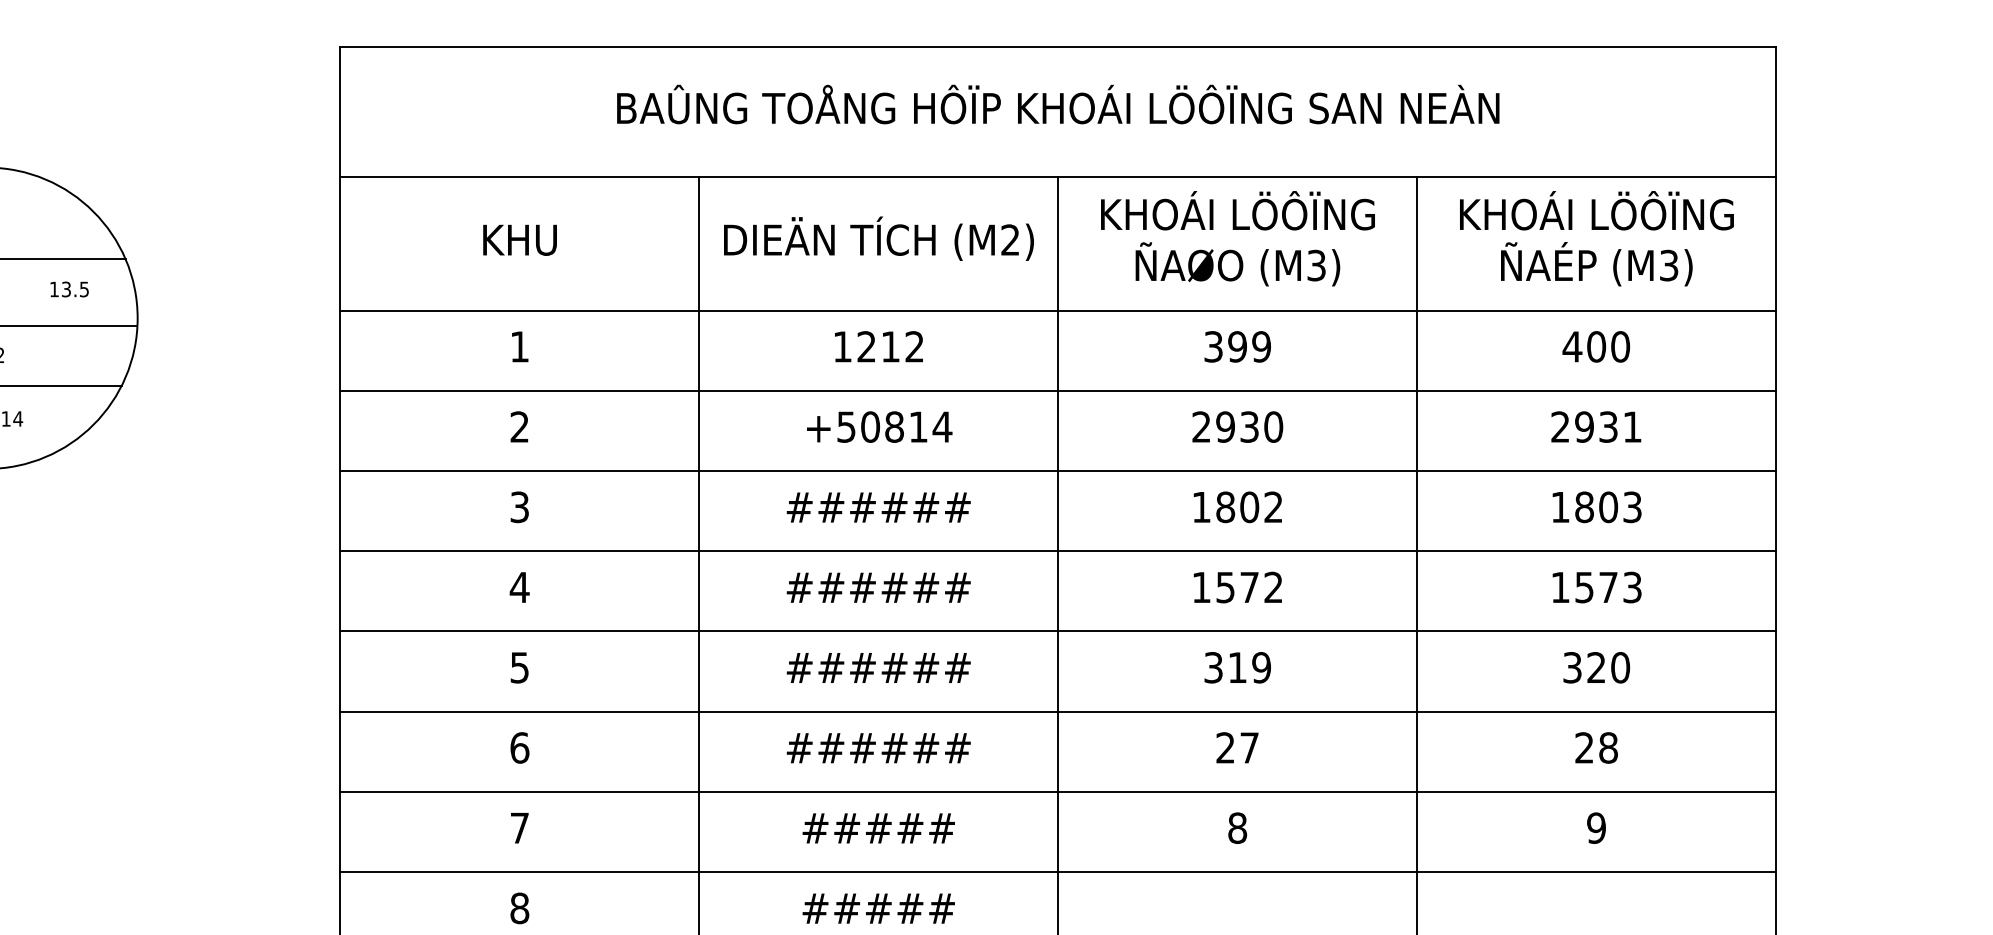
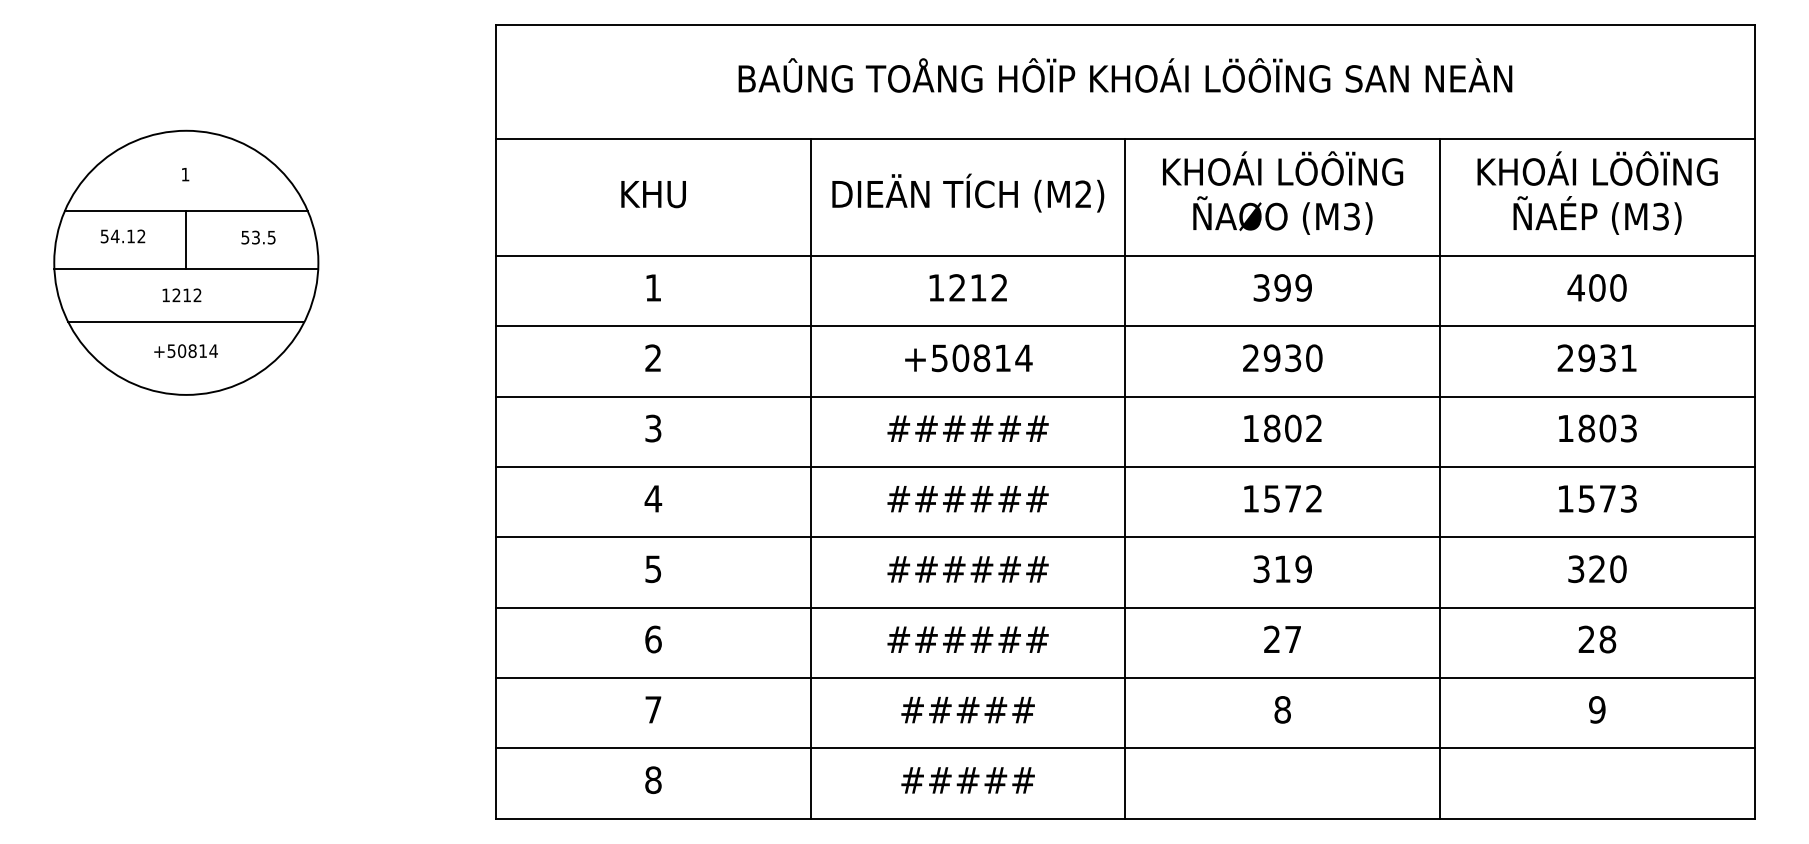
text: (54, 289) -> (245, 237), 13.5 -> 53.5

